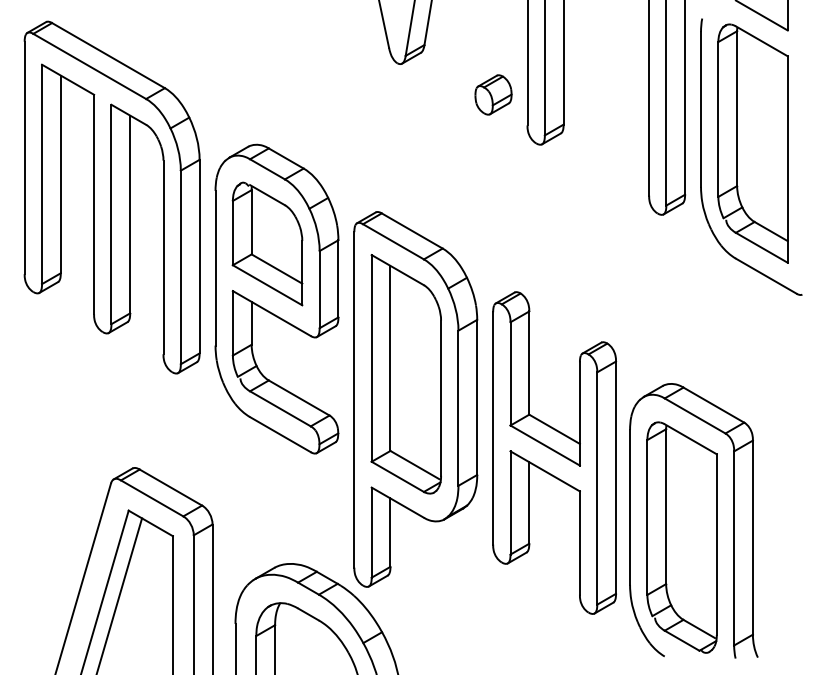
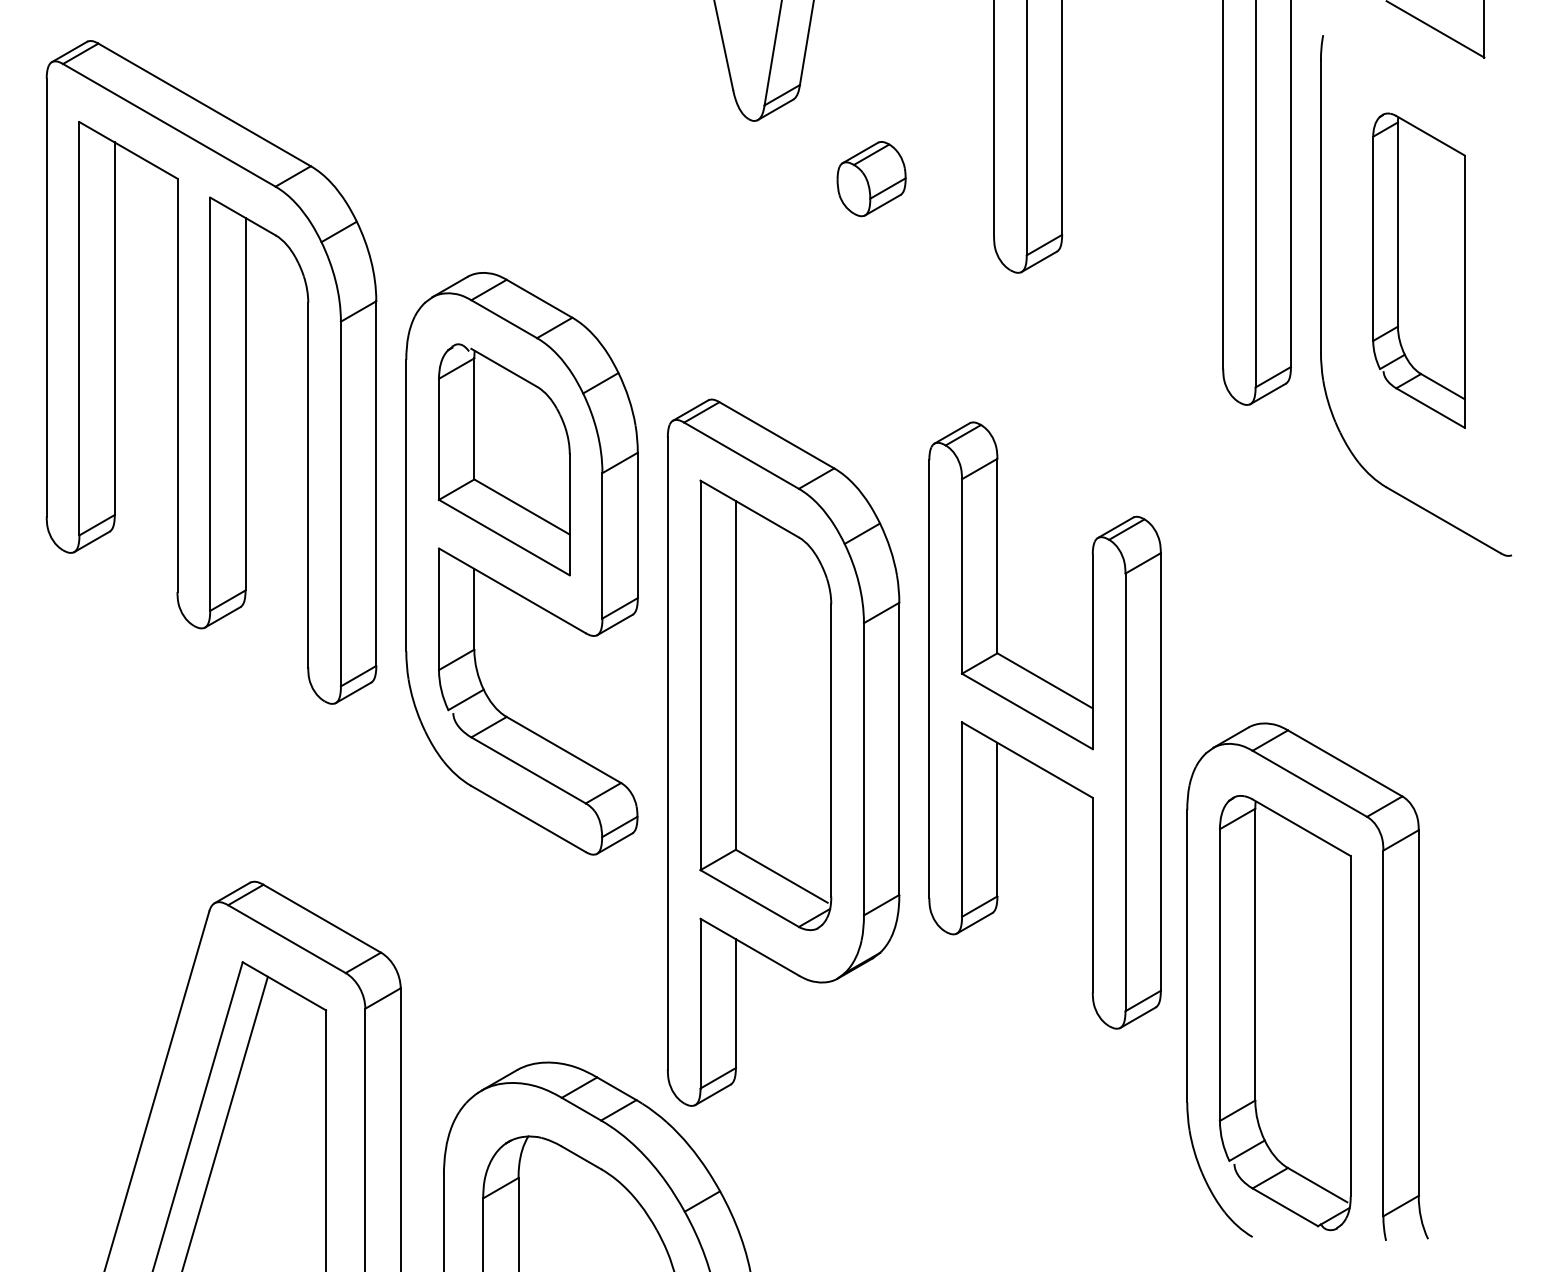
part: (493, 94) -> (871, 178), moved
part: (752, 143) -> (1417, 270), size x0.7
part: (554, 452) -> (1044, 724), moved

